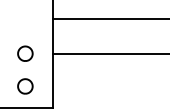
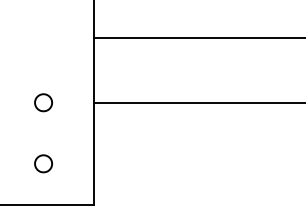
part: (25, 53) -> (43, 102), size x0.62
part: (25, 86) -> (43, 163), size x0.62

